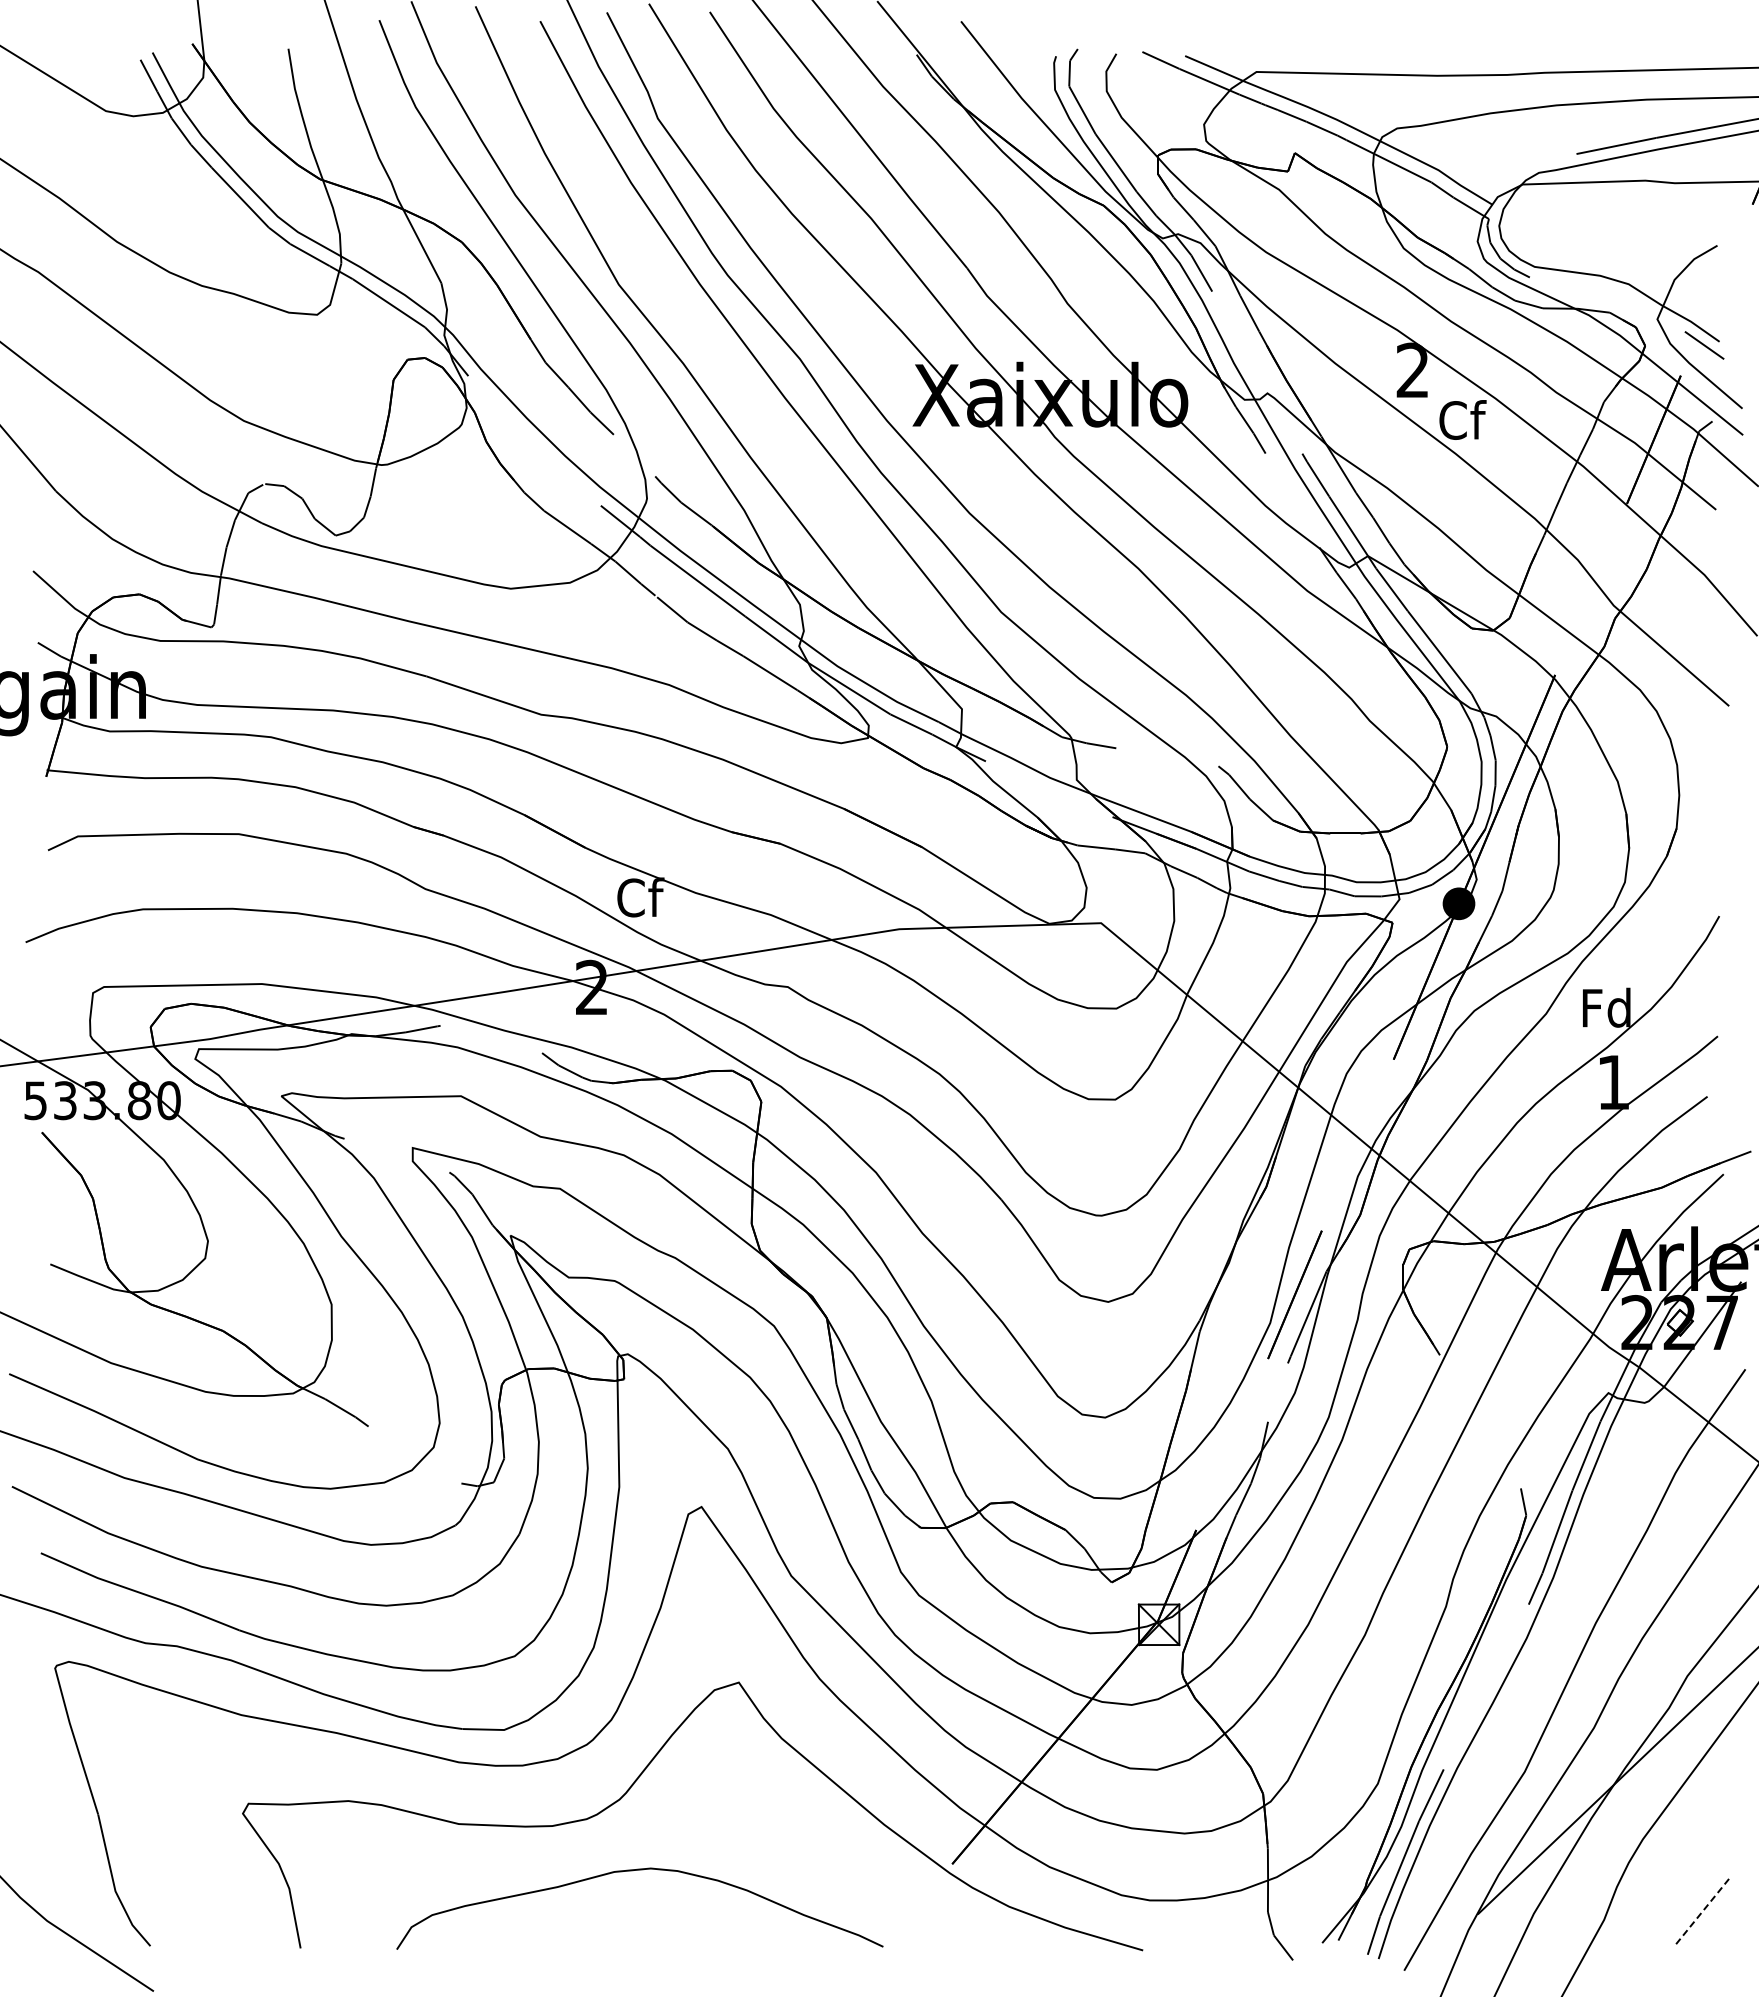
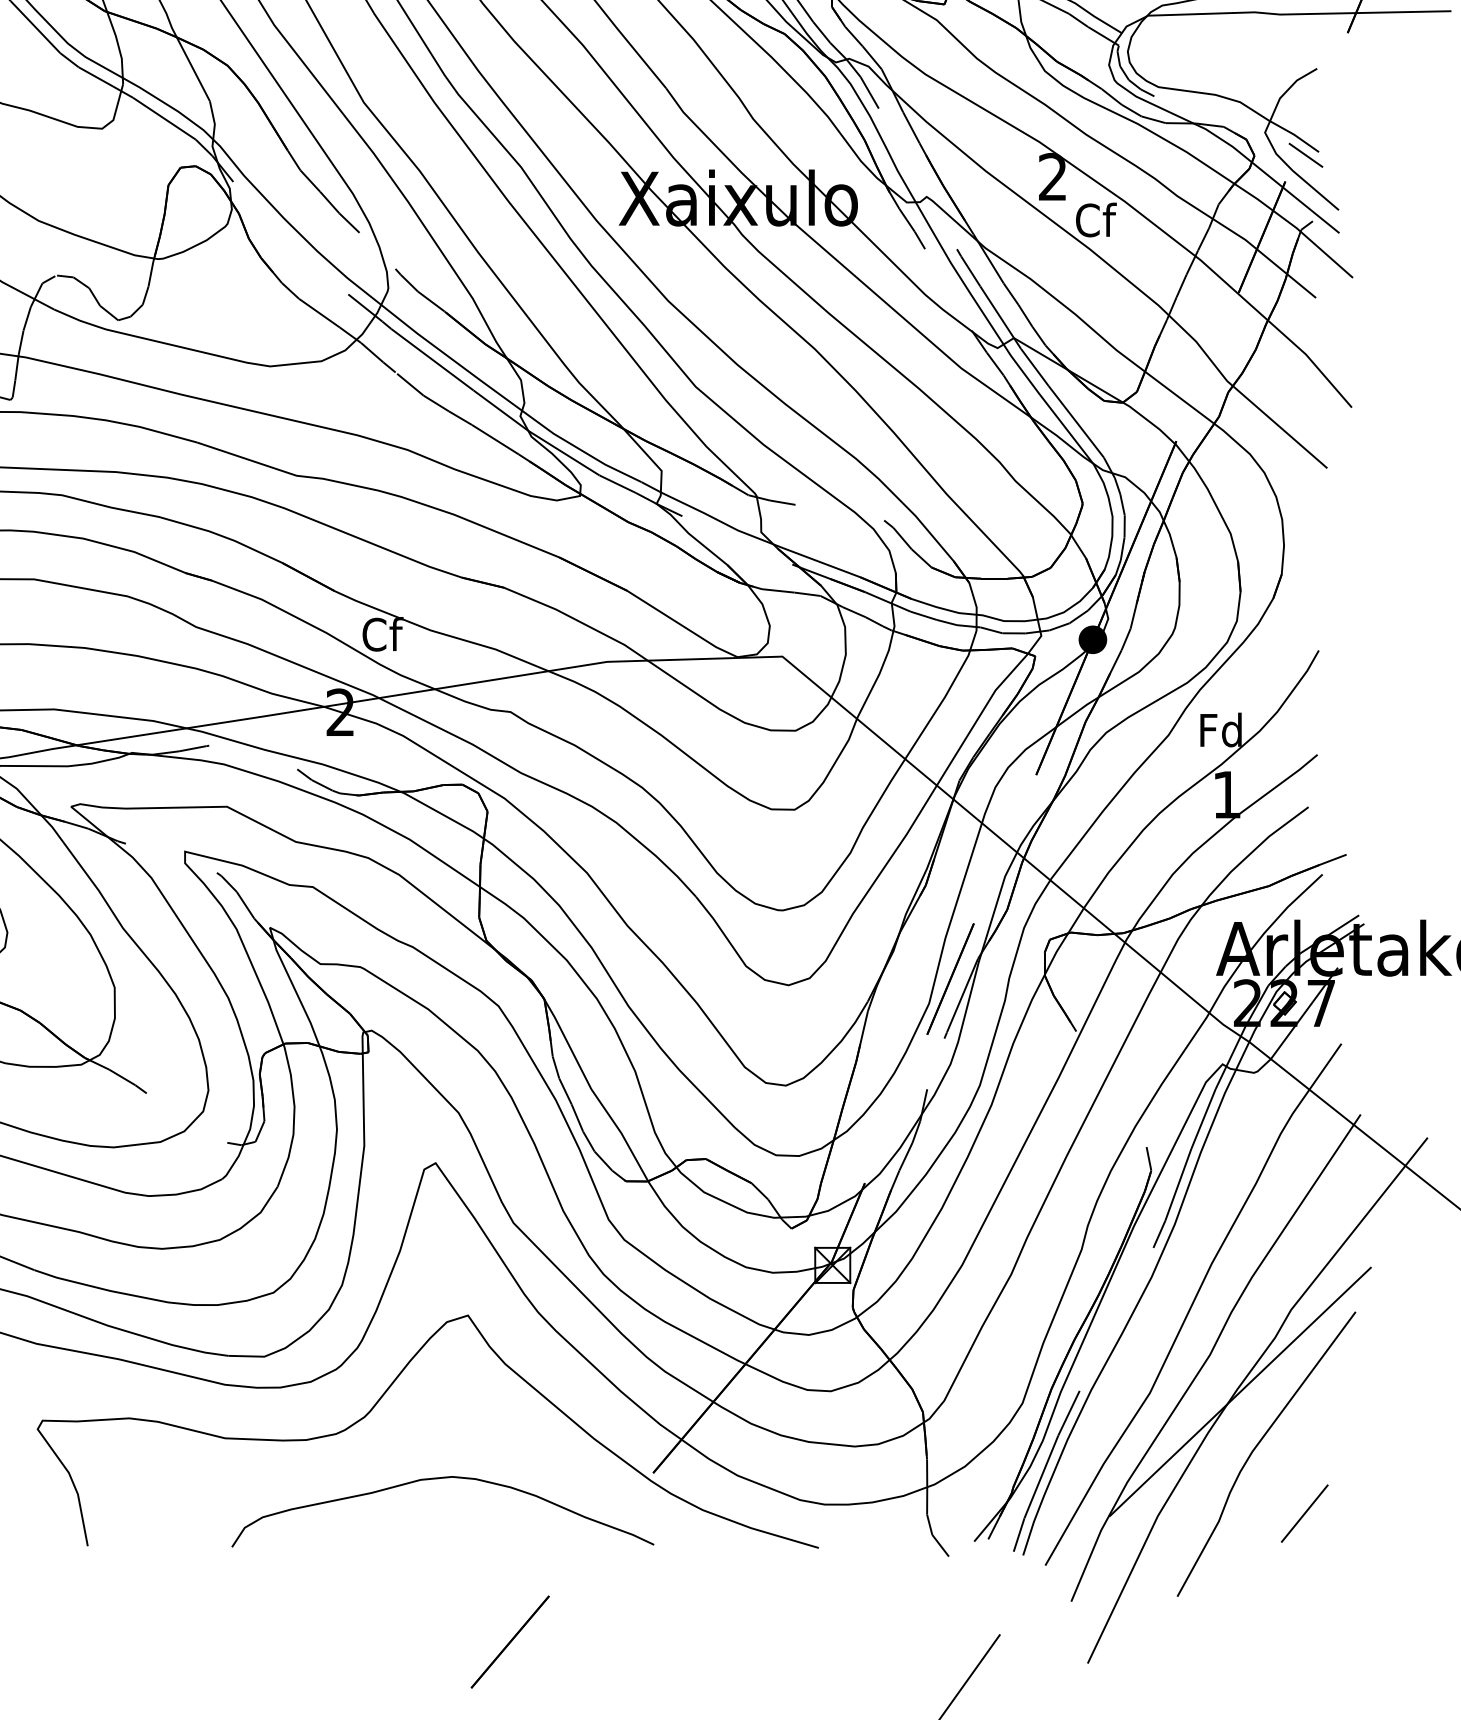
curve: (632, 1871) -> (436, 1479), moved
line: (1703, 1910) -> (1305, 1513), dashed -> solid

